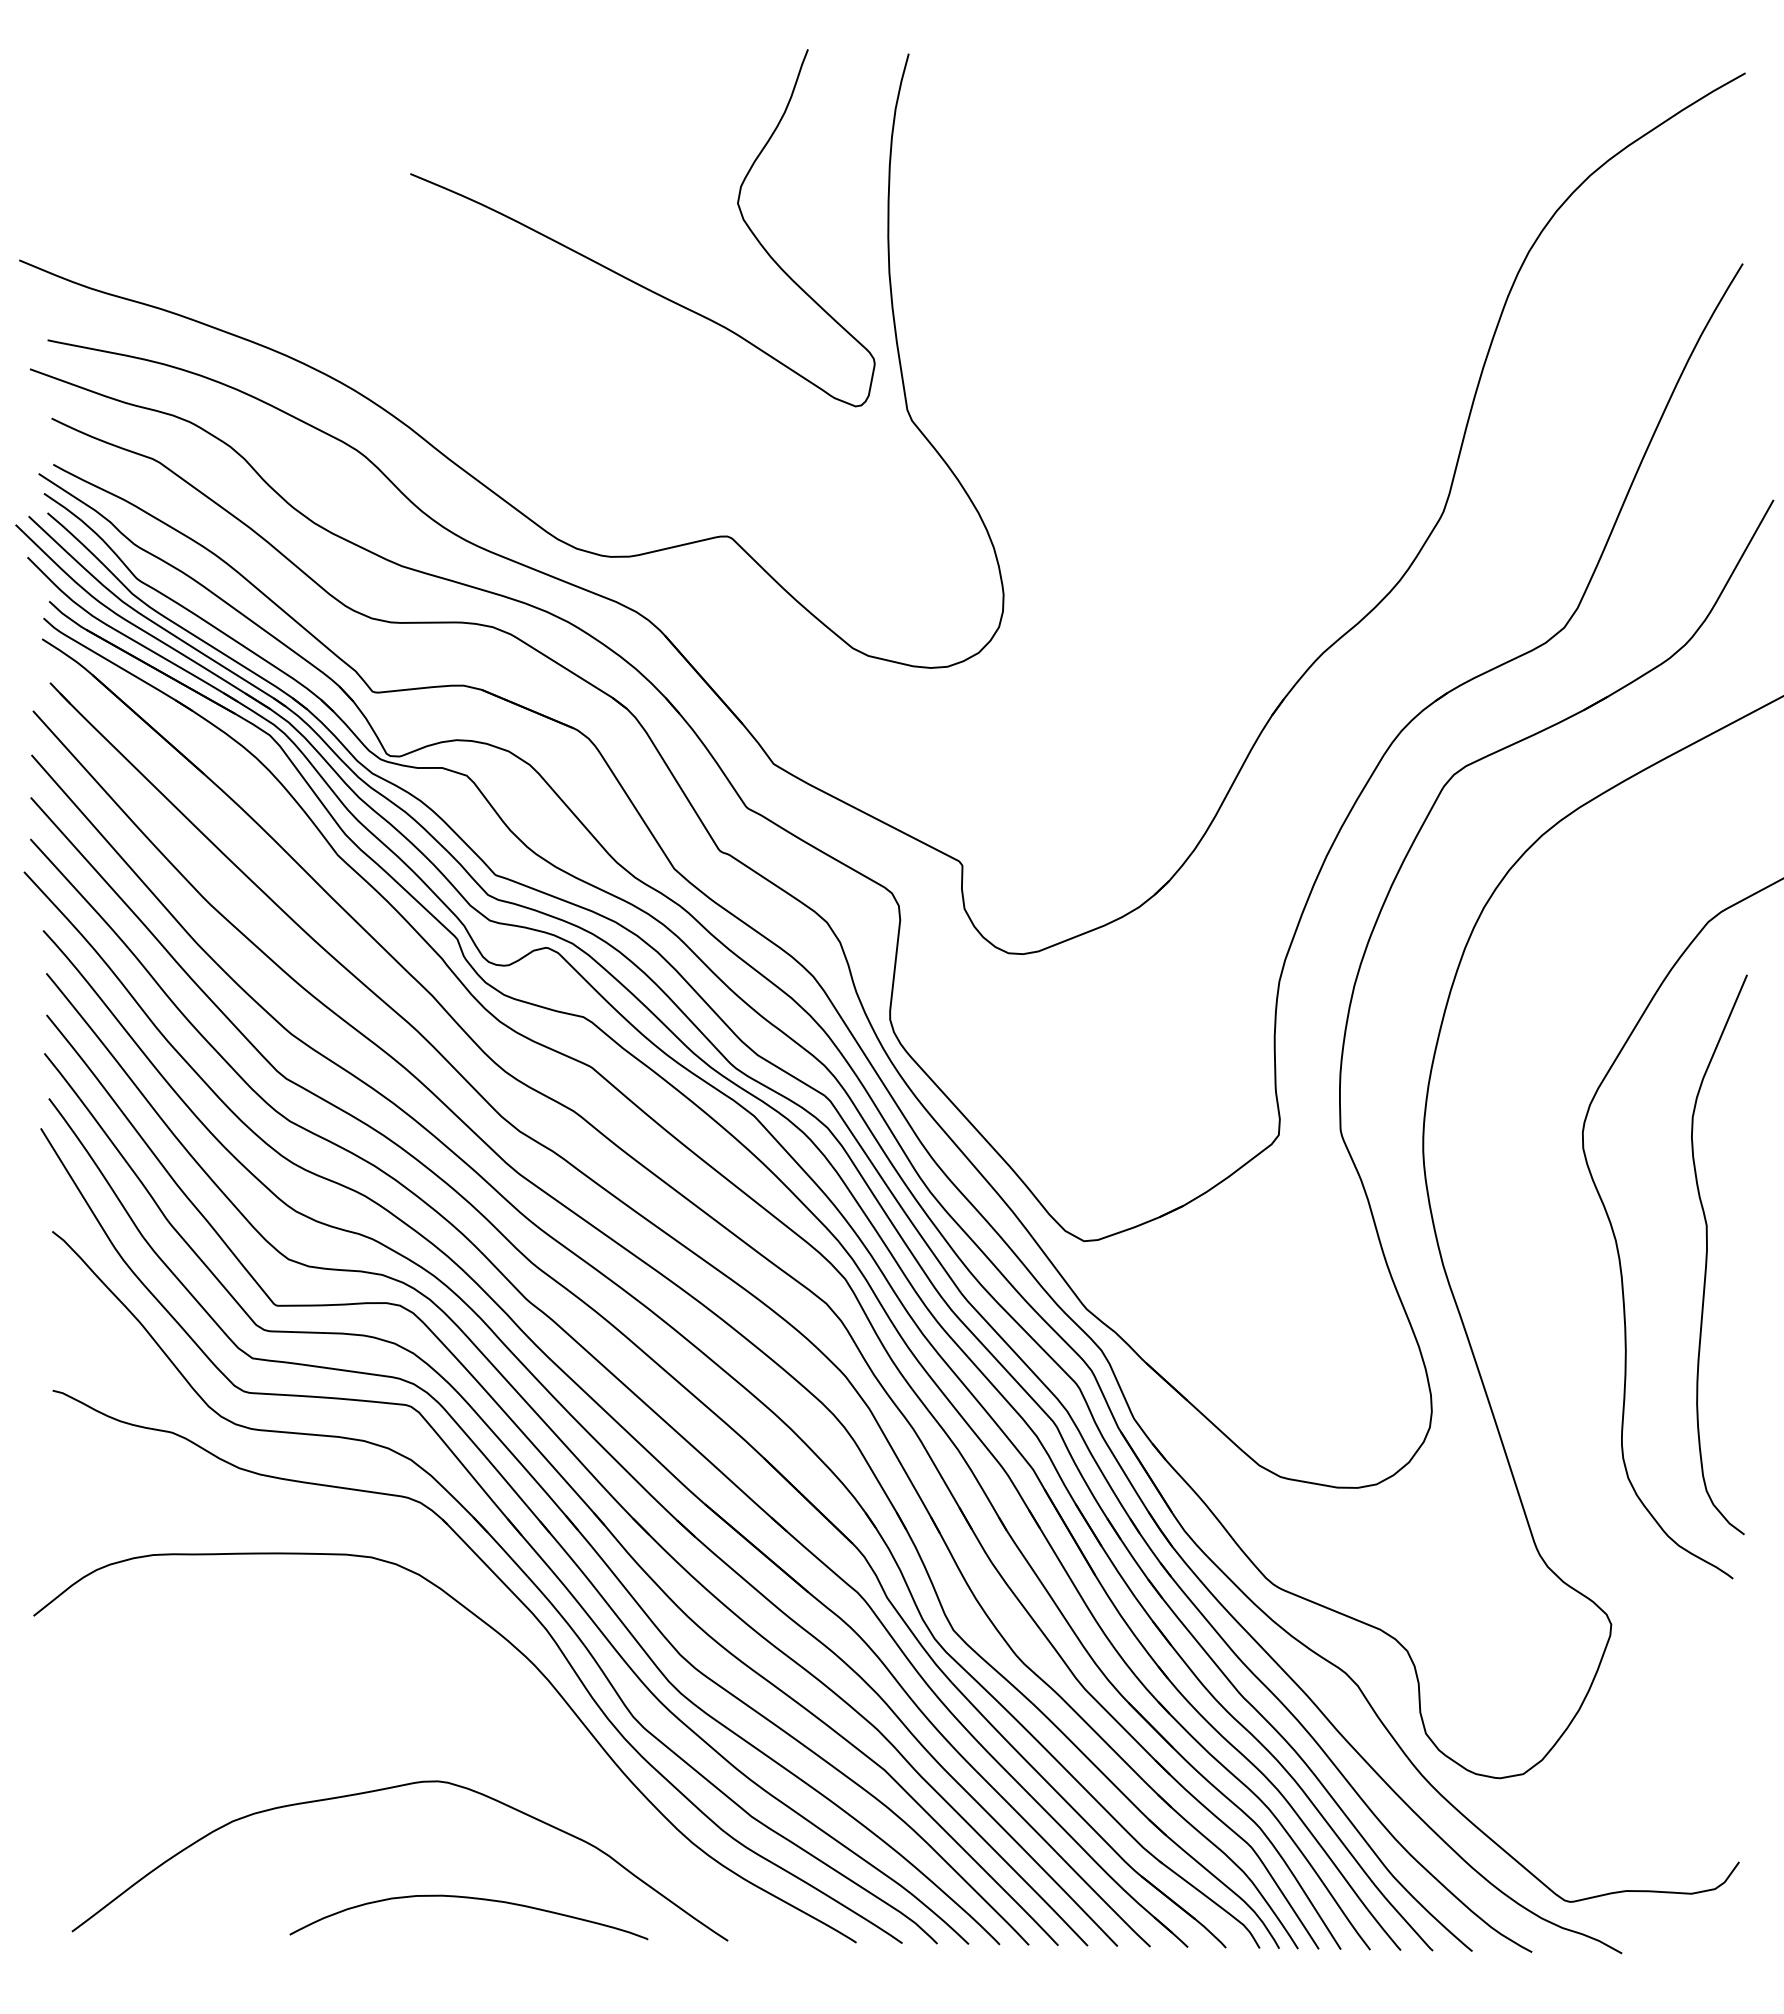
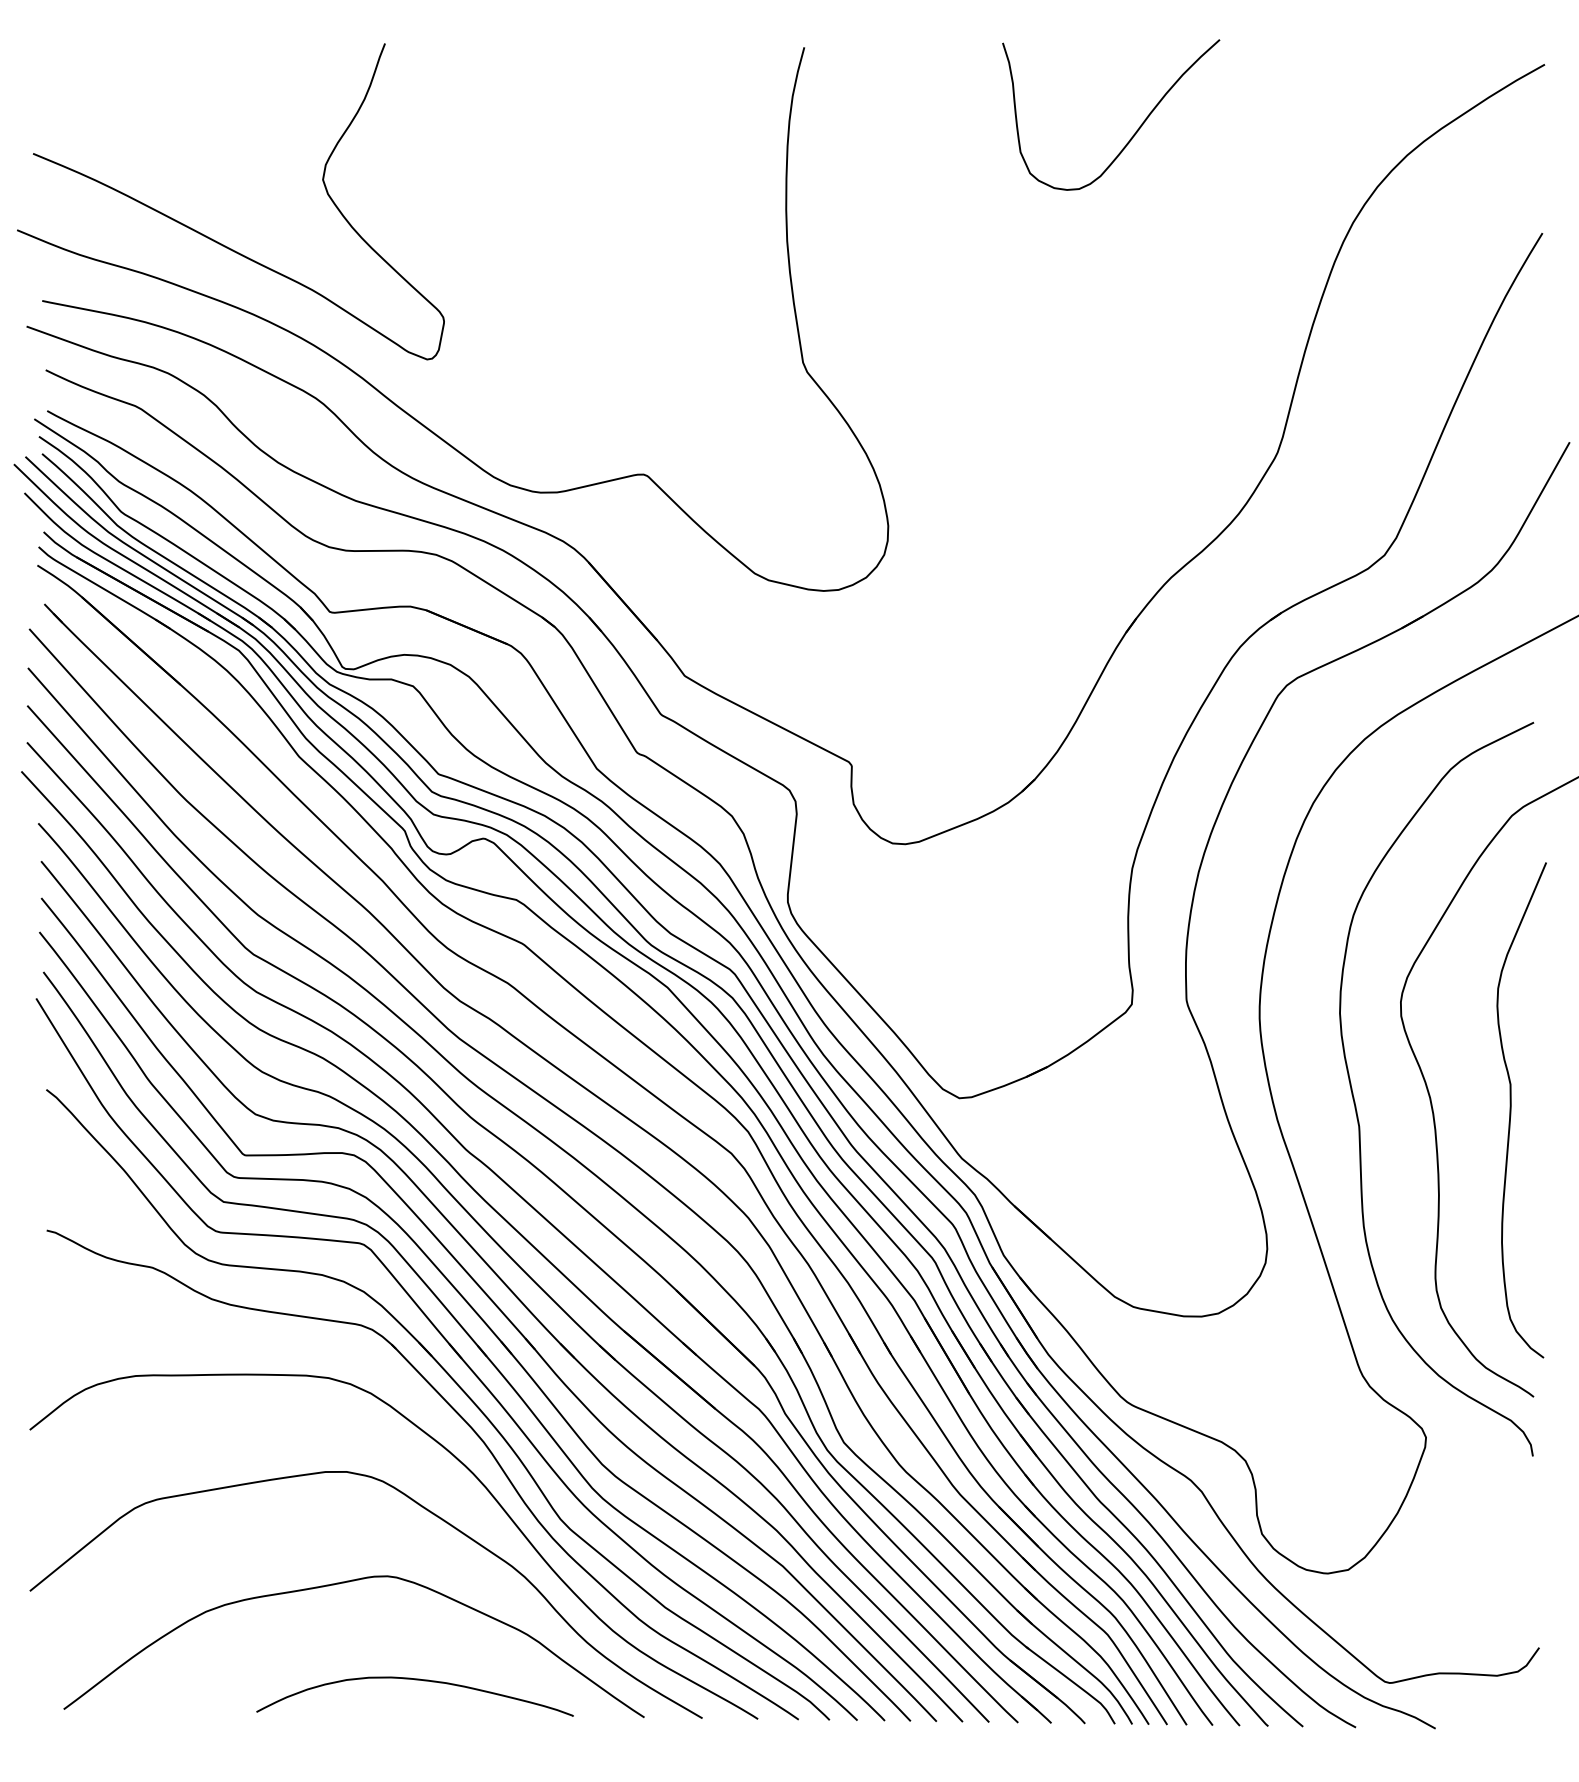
curve: (1283, 148) -> (1135, 131), added
curve: (619, 273) -> (218, 241), moved
curve: (1532, 1249) -> (1356, 1105), added
curve: (479, 1705) -> (424, 1509), added

